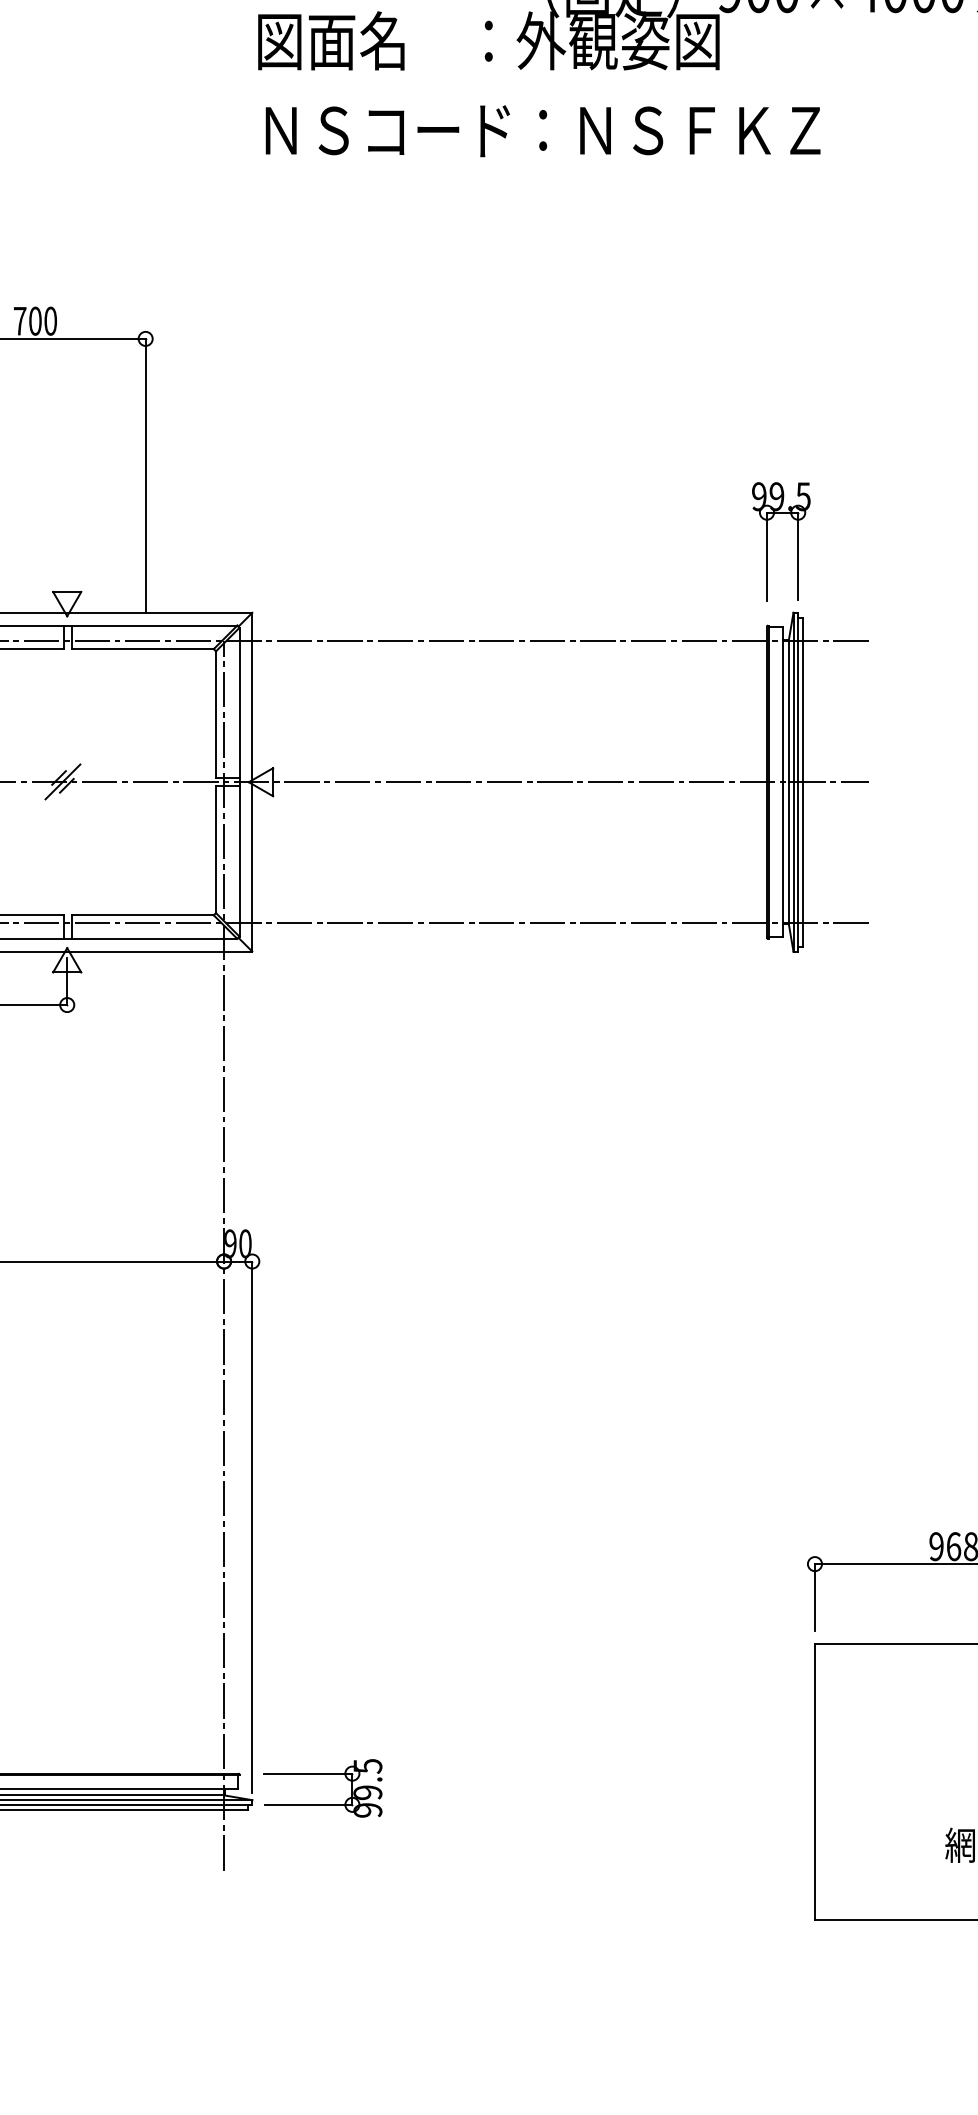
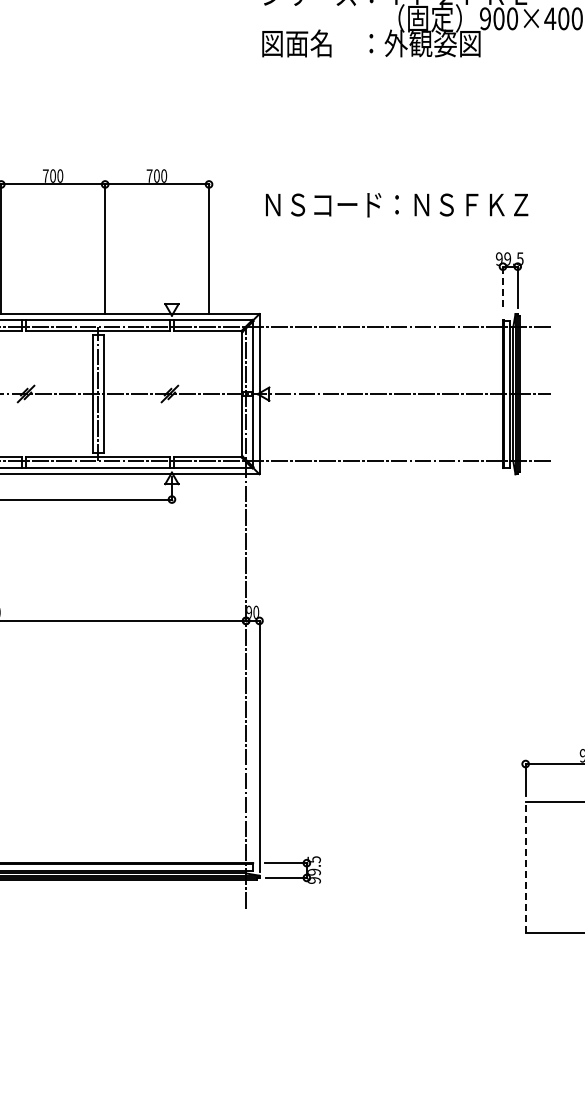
text: (544, 131) -> (397, 205), moved
line: (765, 556) -> (502, 287), solid -> dashed
line: (814, 1780) -> (525, 866), solid -> dashed

